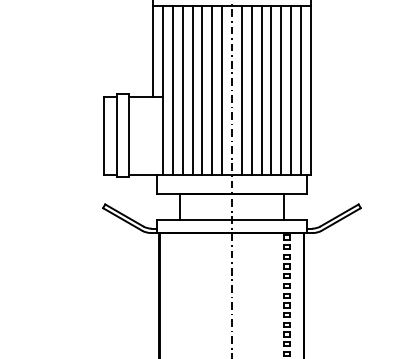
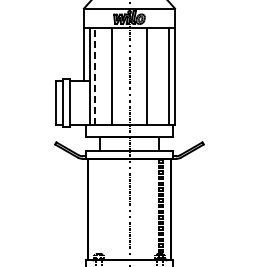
line: (172, 90) -> (95, 76), solid -> dashed
line: (183, 90) -> (101, 76), removed
line: (192, 90) -> (106, 76), removed
line: (212, 90) -> (118, 76), removed
line: (221, 90) -> (123, 76), removed
line: (242, 90) -> (135, 76), removed
line: (251, 90) -> (140, 76), removed
line: (271, 90) -> (152, 76), removed
line: (280, 90) -> (157, 76), removed
line: (290, 90) -> (163, 76), removed

